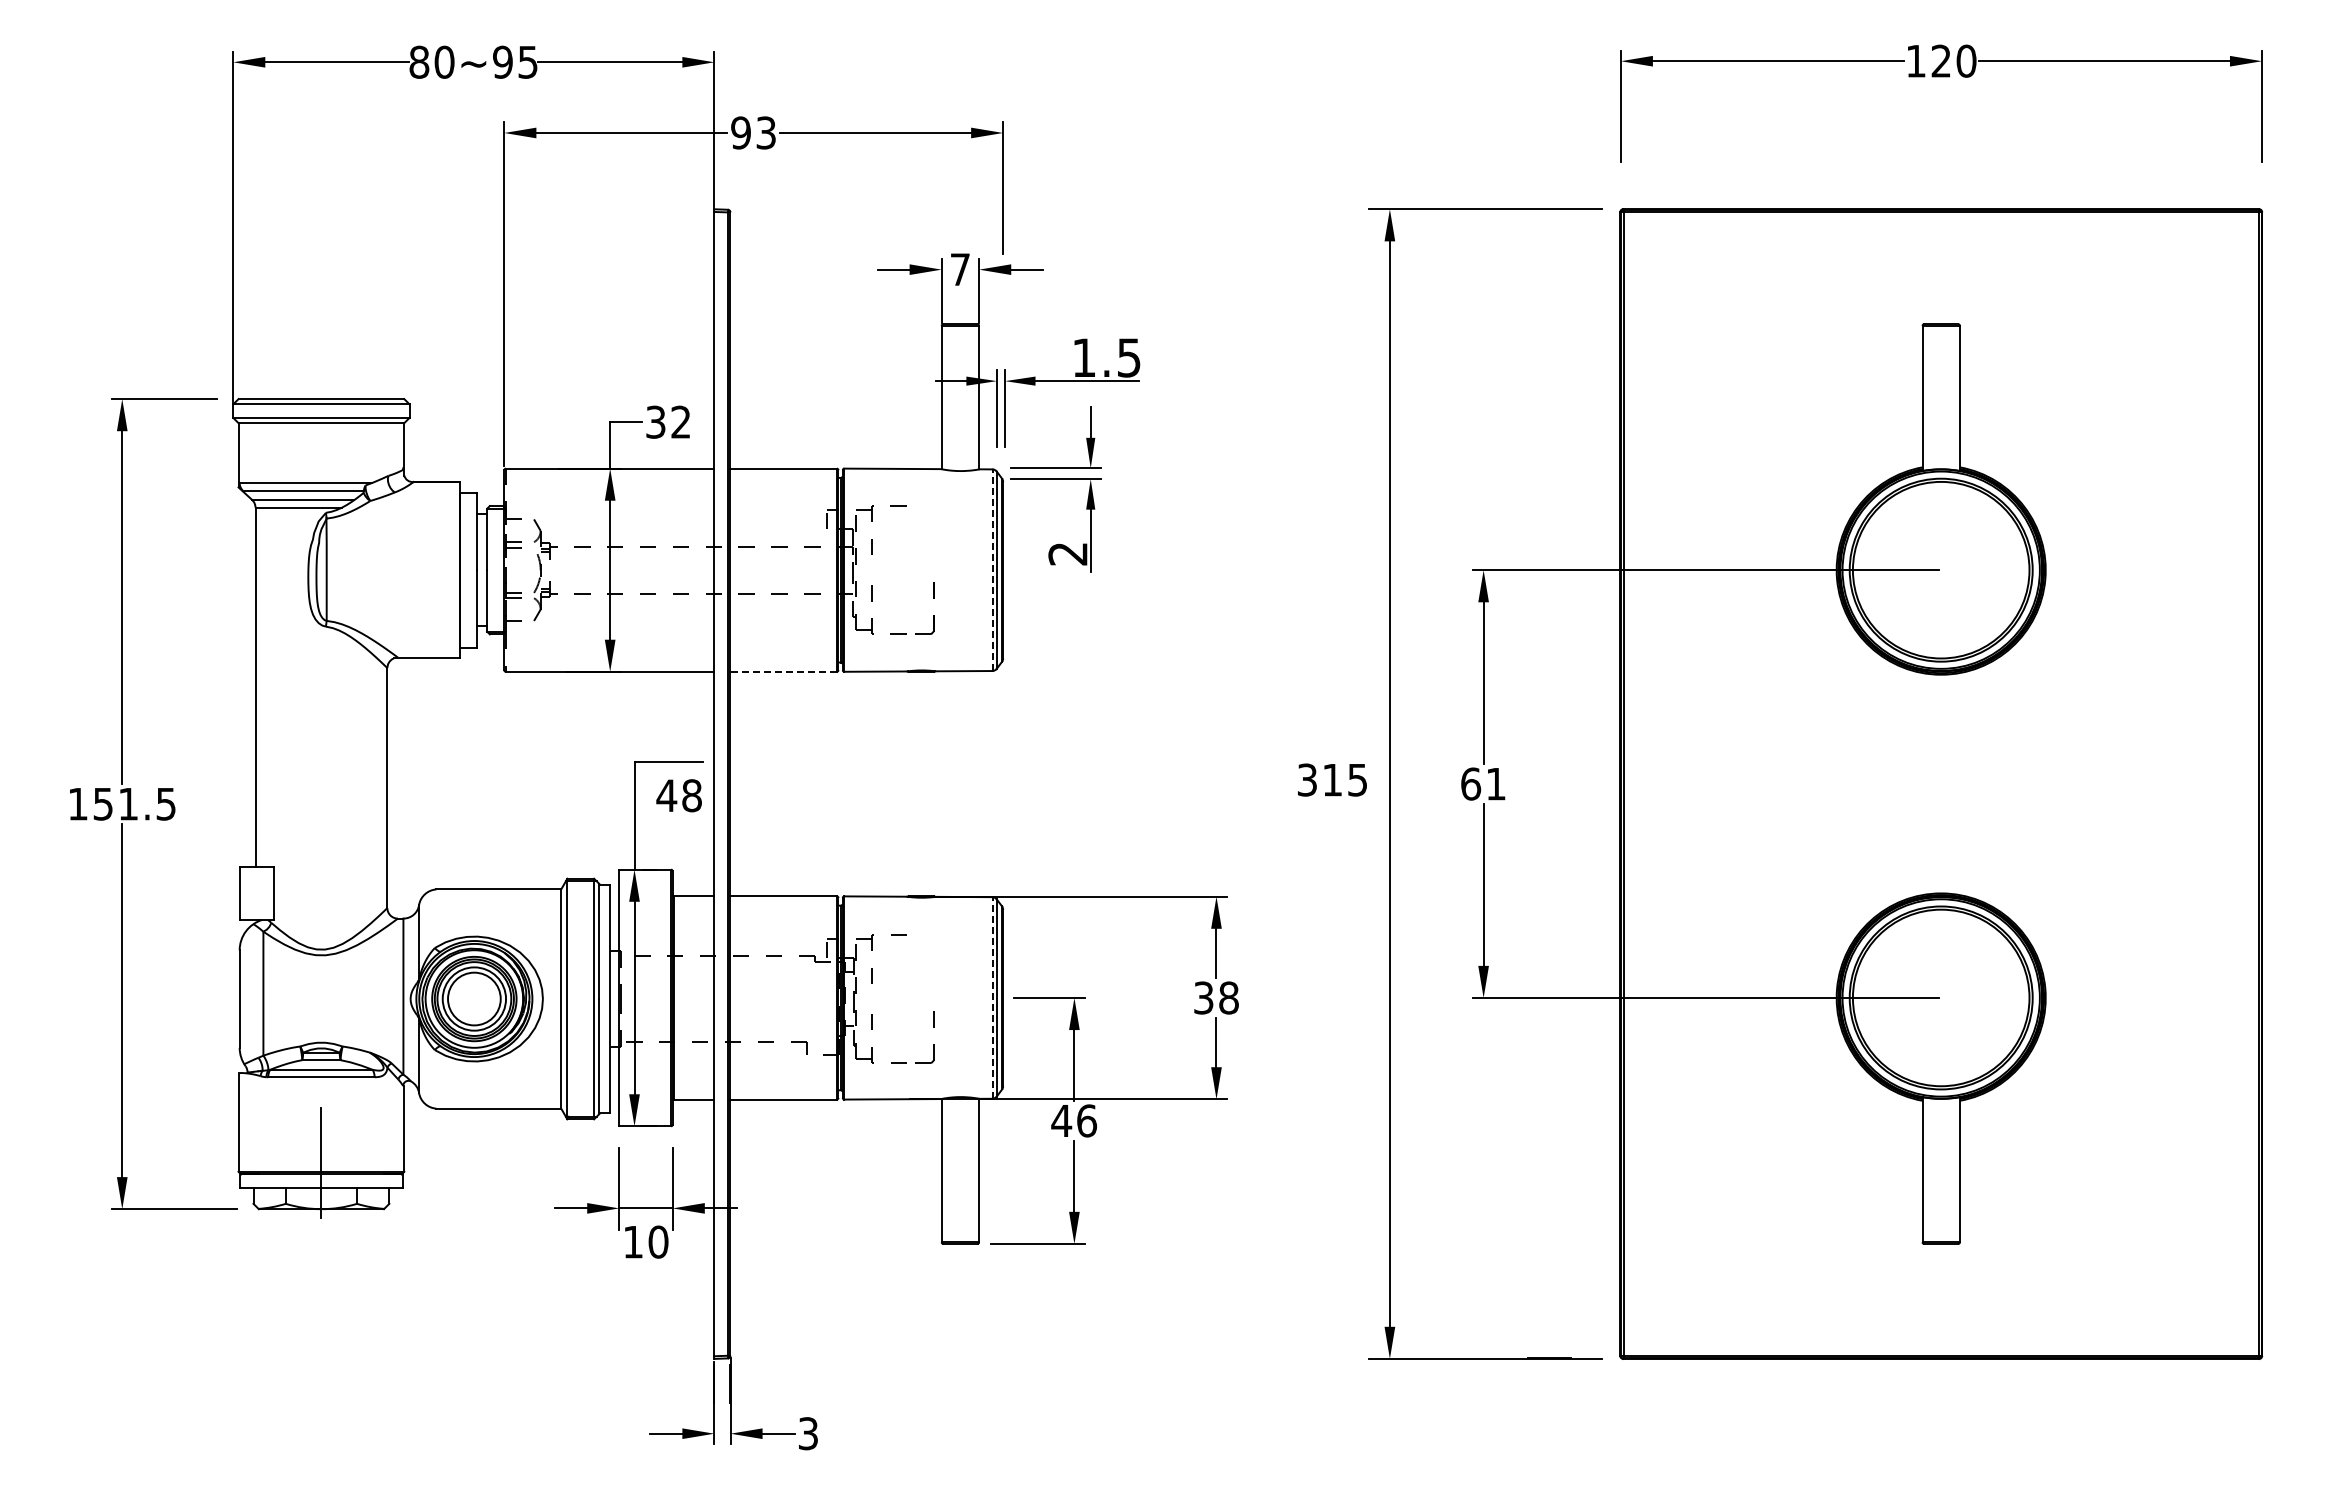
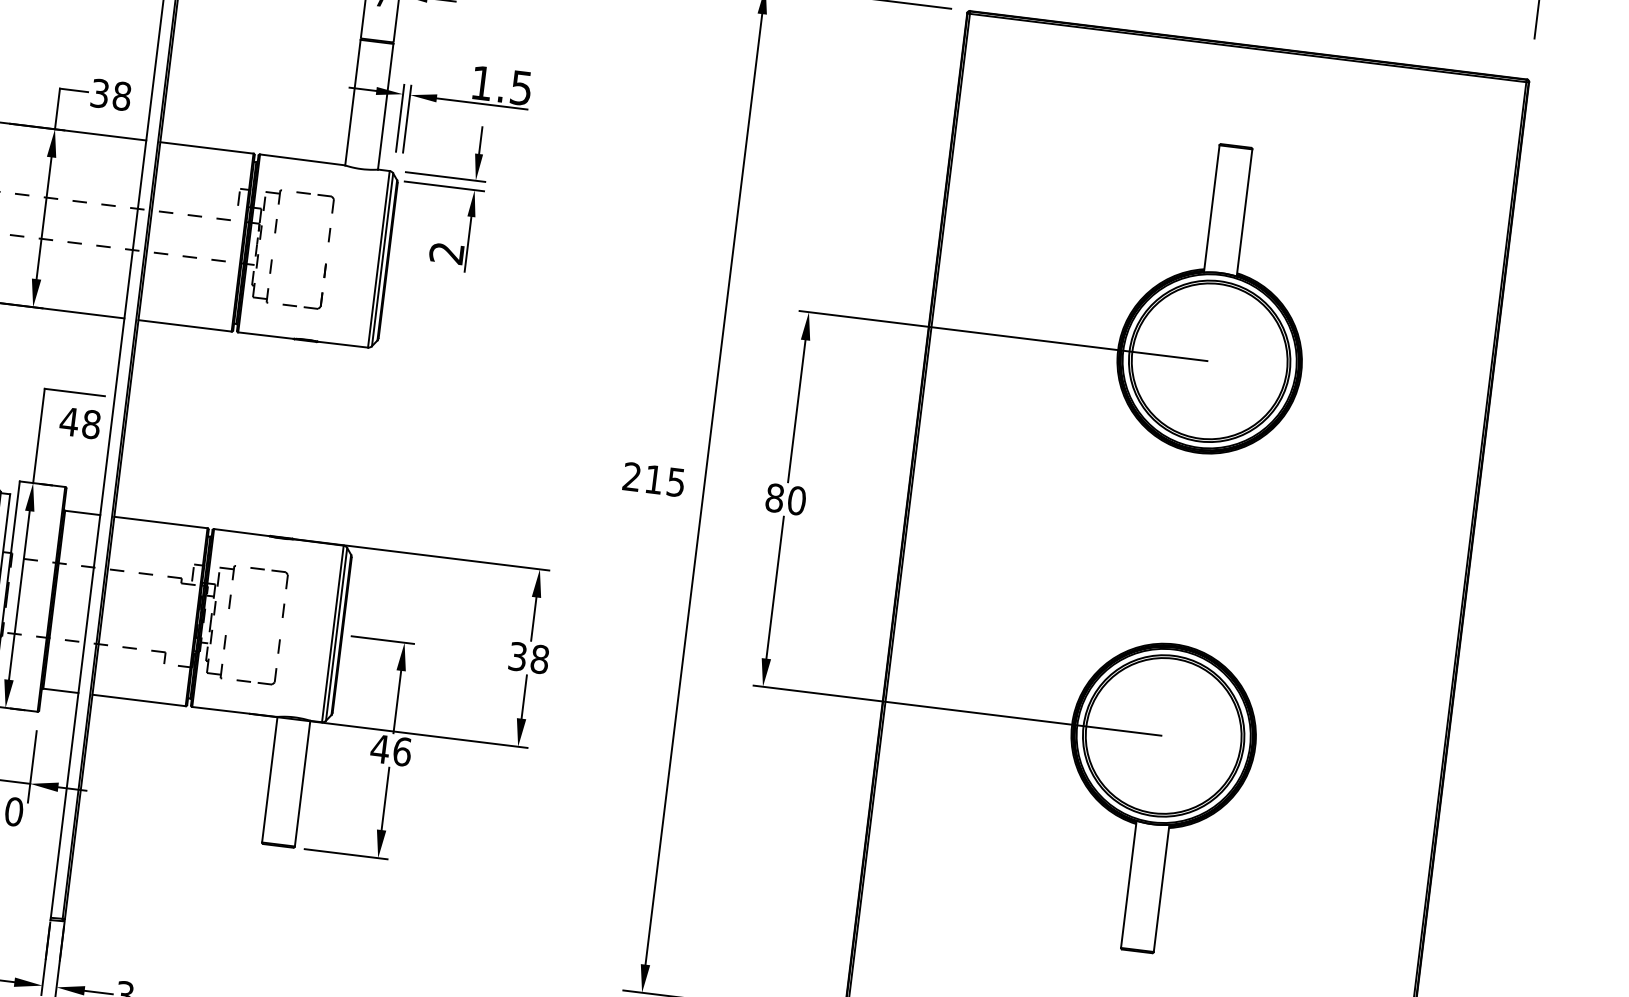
text: (680, 421) -> (121, 95), 32 -> 38
part: (933, 524) -> (332, 212), added
line: (992, 570) -> (378, 259), dashed -> solid
line: (783, 671) -> (184, 325), dashed -> solid
text: (1306, 779) -> (631, 476), 315 -> 215
text: (1483, 783) -> (785, 498), 61 -> 80
part: (933, 953) -> (285, 588), added
line: (992, 997) -> (332, 633), dashed -> solid

